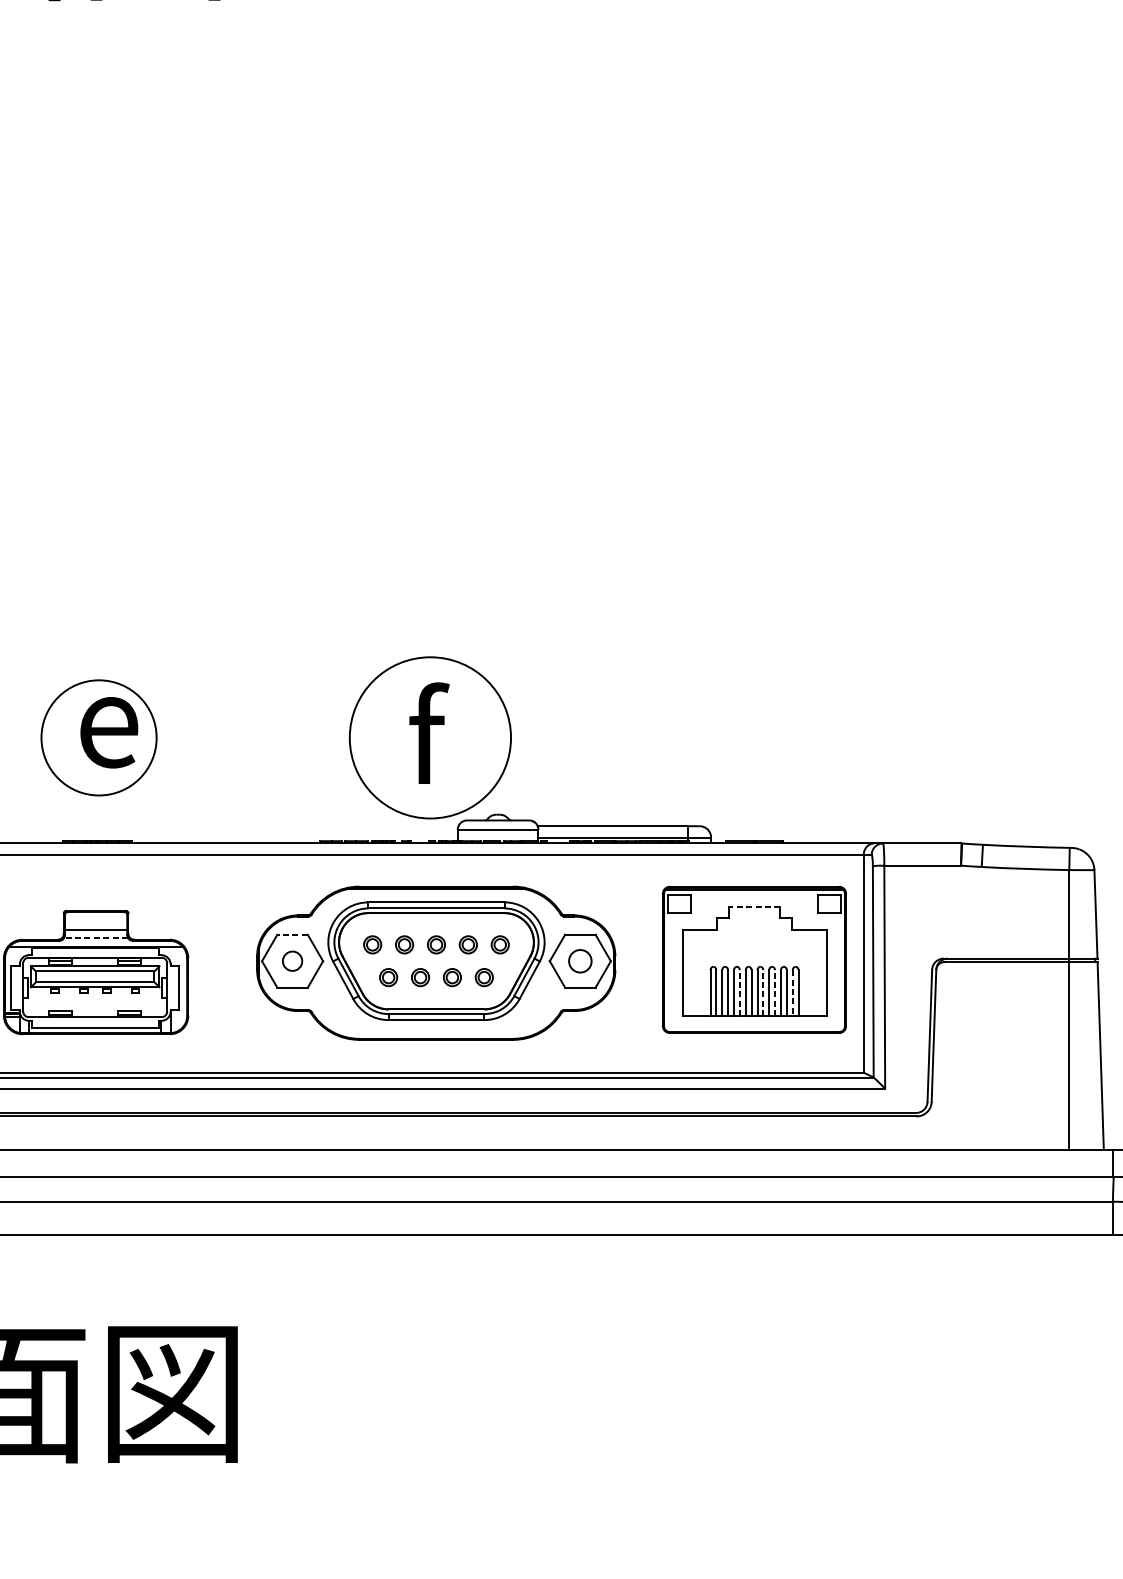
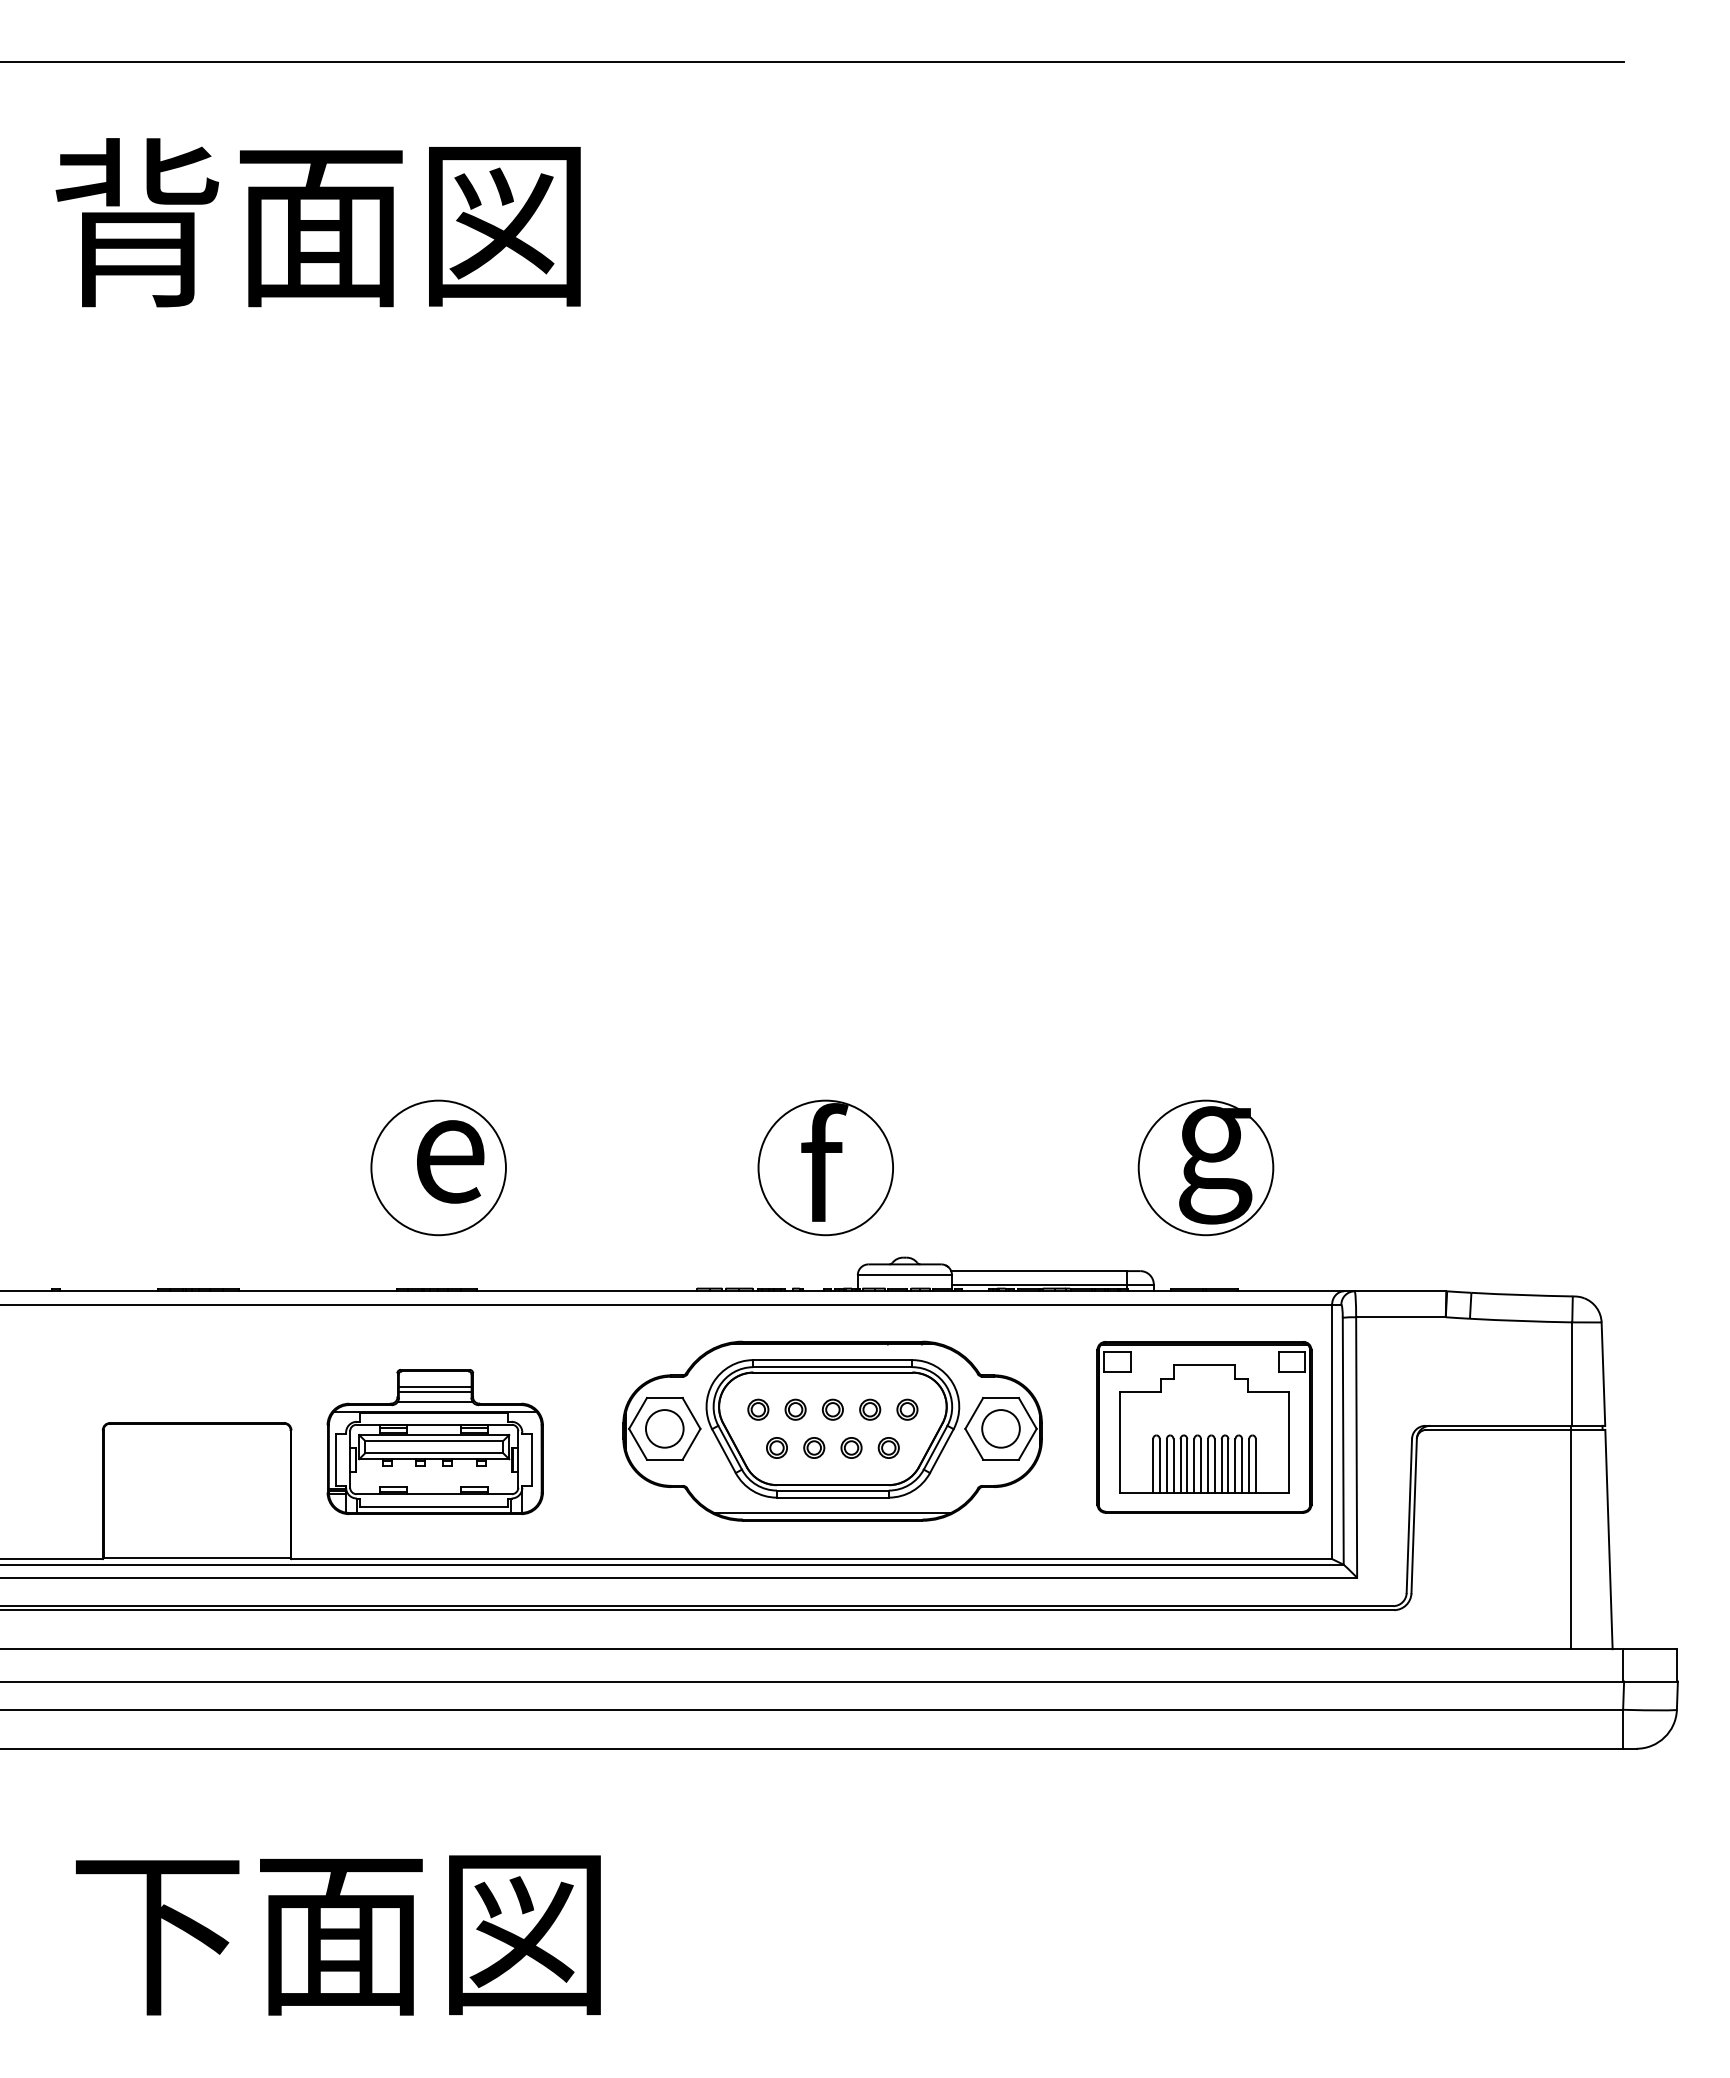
circle: (430, 737) -> (825, 1167), size x0.71
part: (755, 737) -> (1205, 1167), added
line: (754, 906) -> (1204, 1365), dashed -> solid
line: (95, 924) -> (434, 1386), added
line: (292, 935) -> (664, 1398), dashed -> solid
line: (95, 937) -> (434, 1401), dashed -> solid
circle: (292, 960) -> (664, 1428), size x1.67
circle: (579, 960) -> (1000, 1428), size x1.43
line: (739, 993) -> (1187, 1466), dashed -> solid
line: (763, 993) -> (1214, 1466), dashed -> solid
line: (775, 993) -> (1228, 1466), dashed -> solid
line: (793, 993) -> (1249, 1466), dashed -> solid
line: (436, 1033) -> (832, 1513), added

